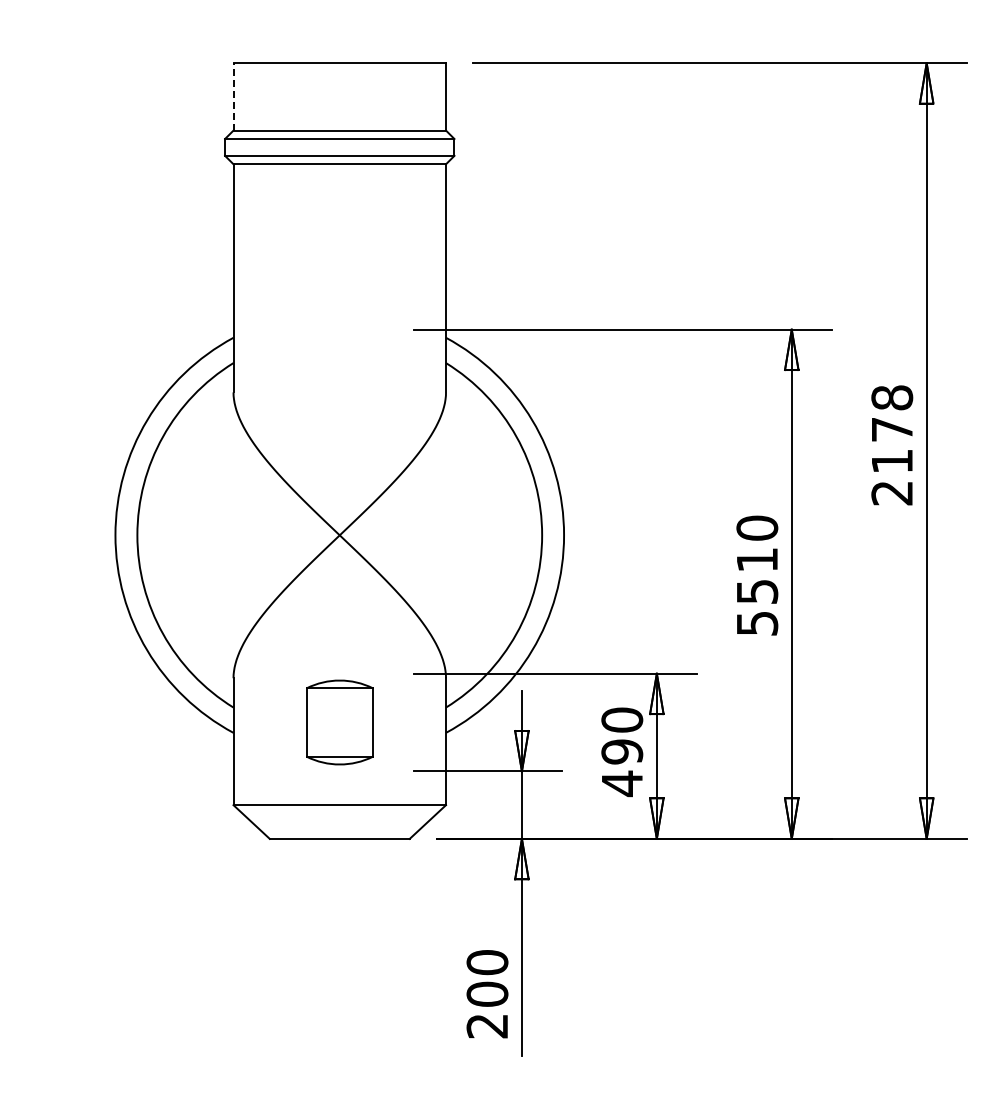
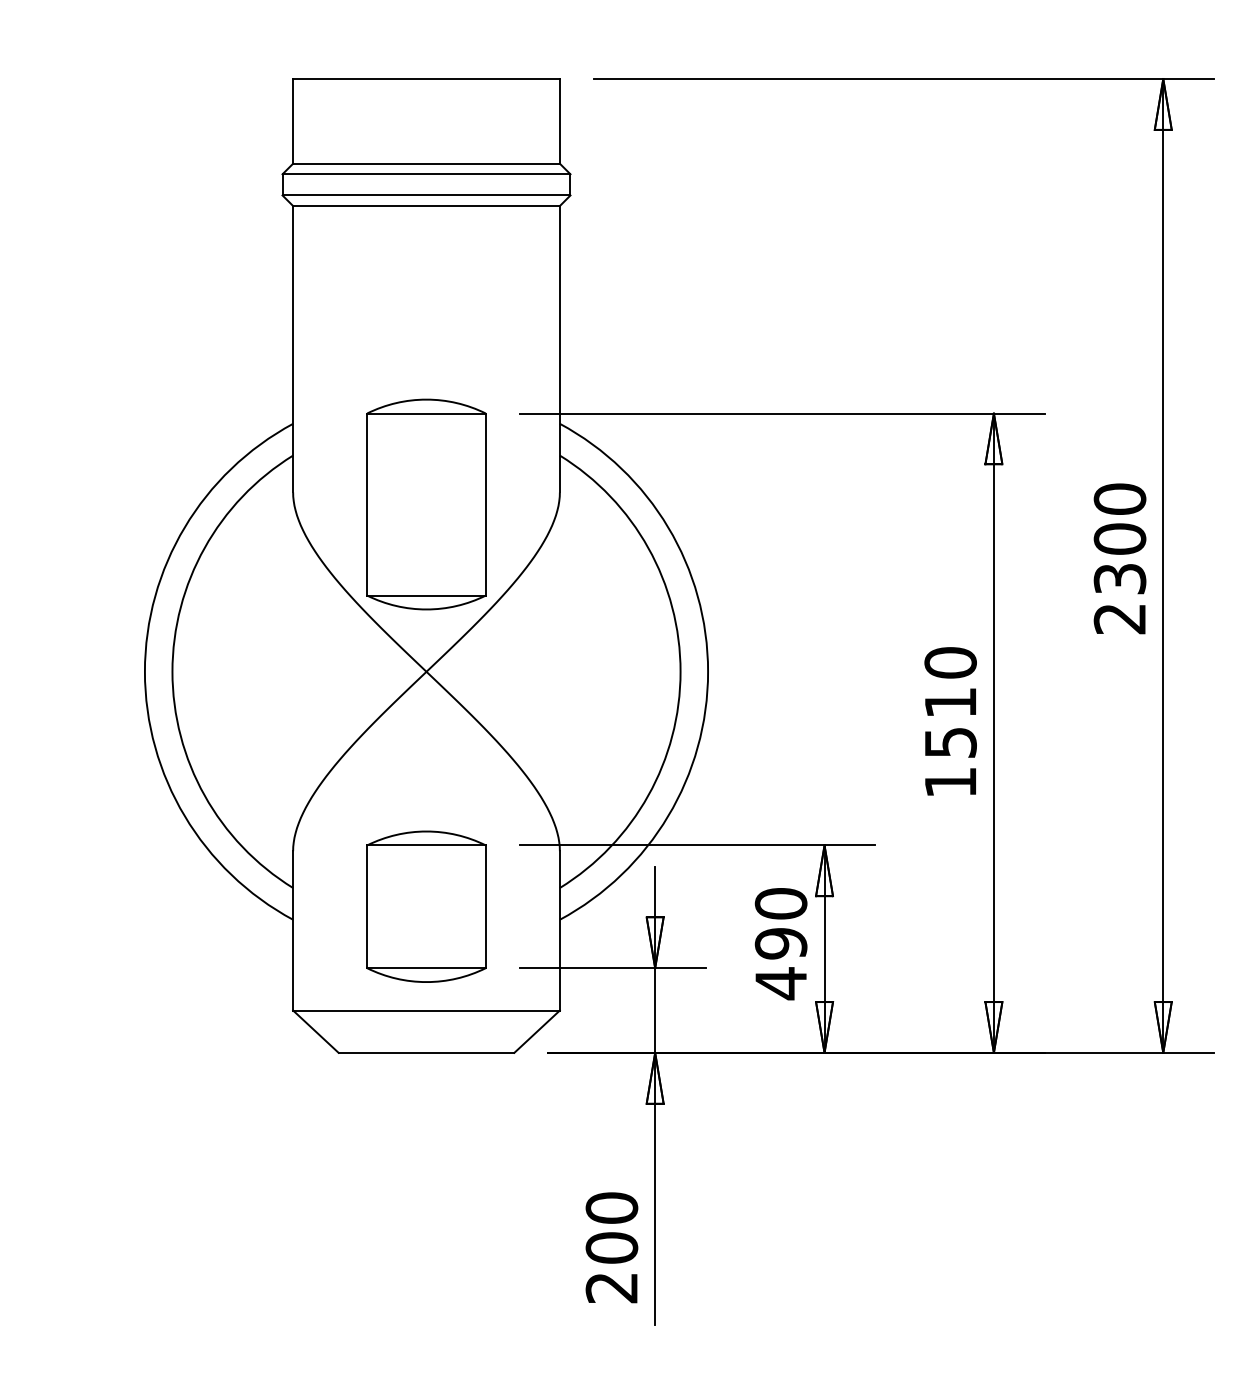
line: (233, 96) -> (293, 120), dashed -> solid
part: (339, 401) -> (426, 503), added
text: (892, 429) -> (1120, 538), 2178 -> 2300
text: (757, 623) -> (950, 782), 5510 -> 1510
part: (339, 722) -> (426, 906), size x1.43

